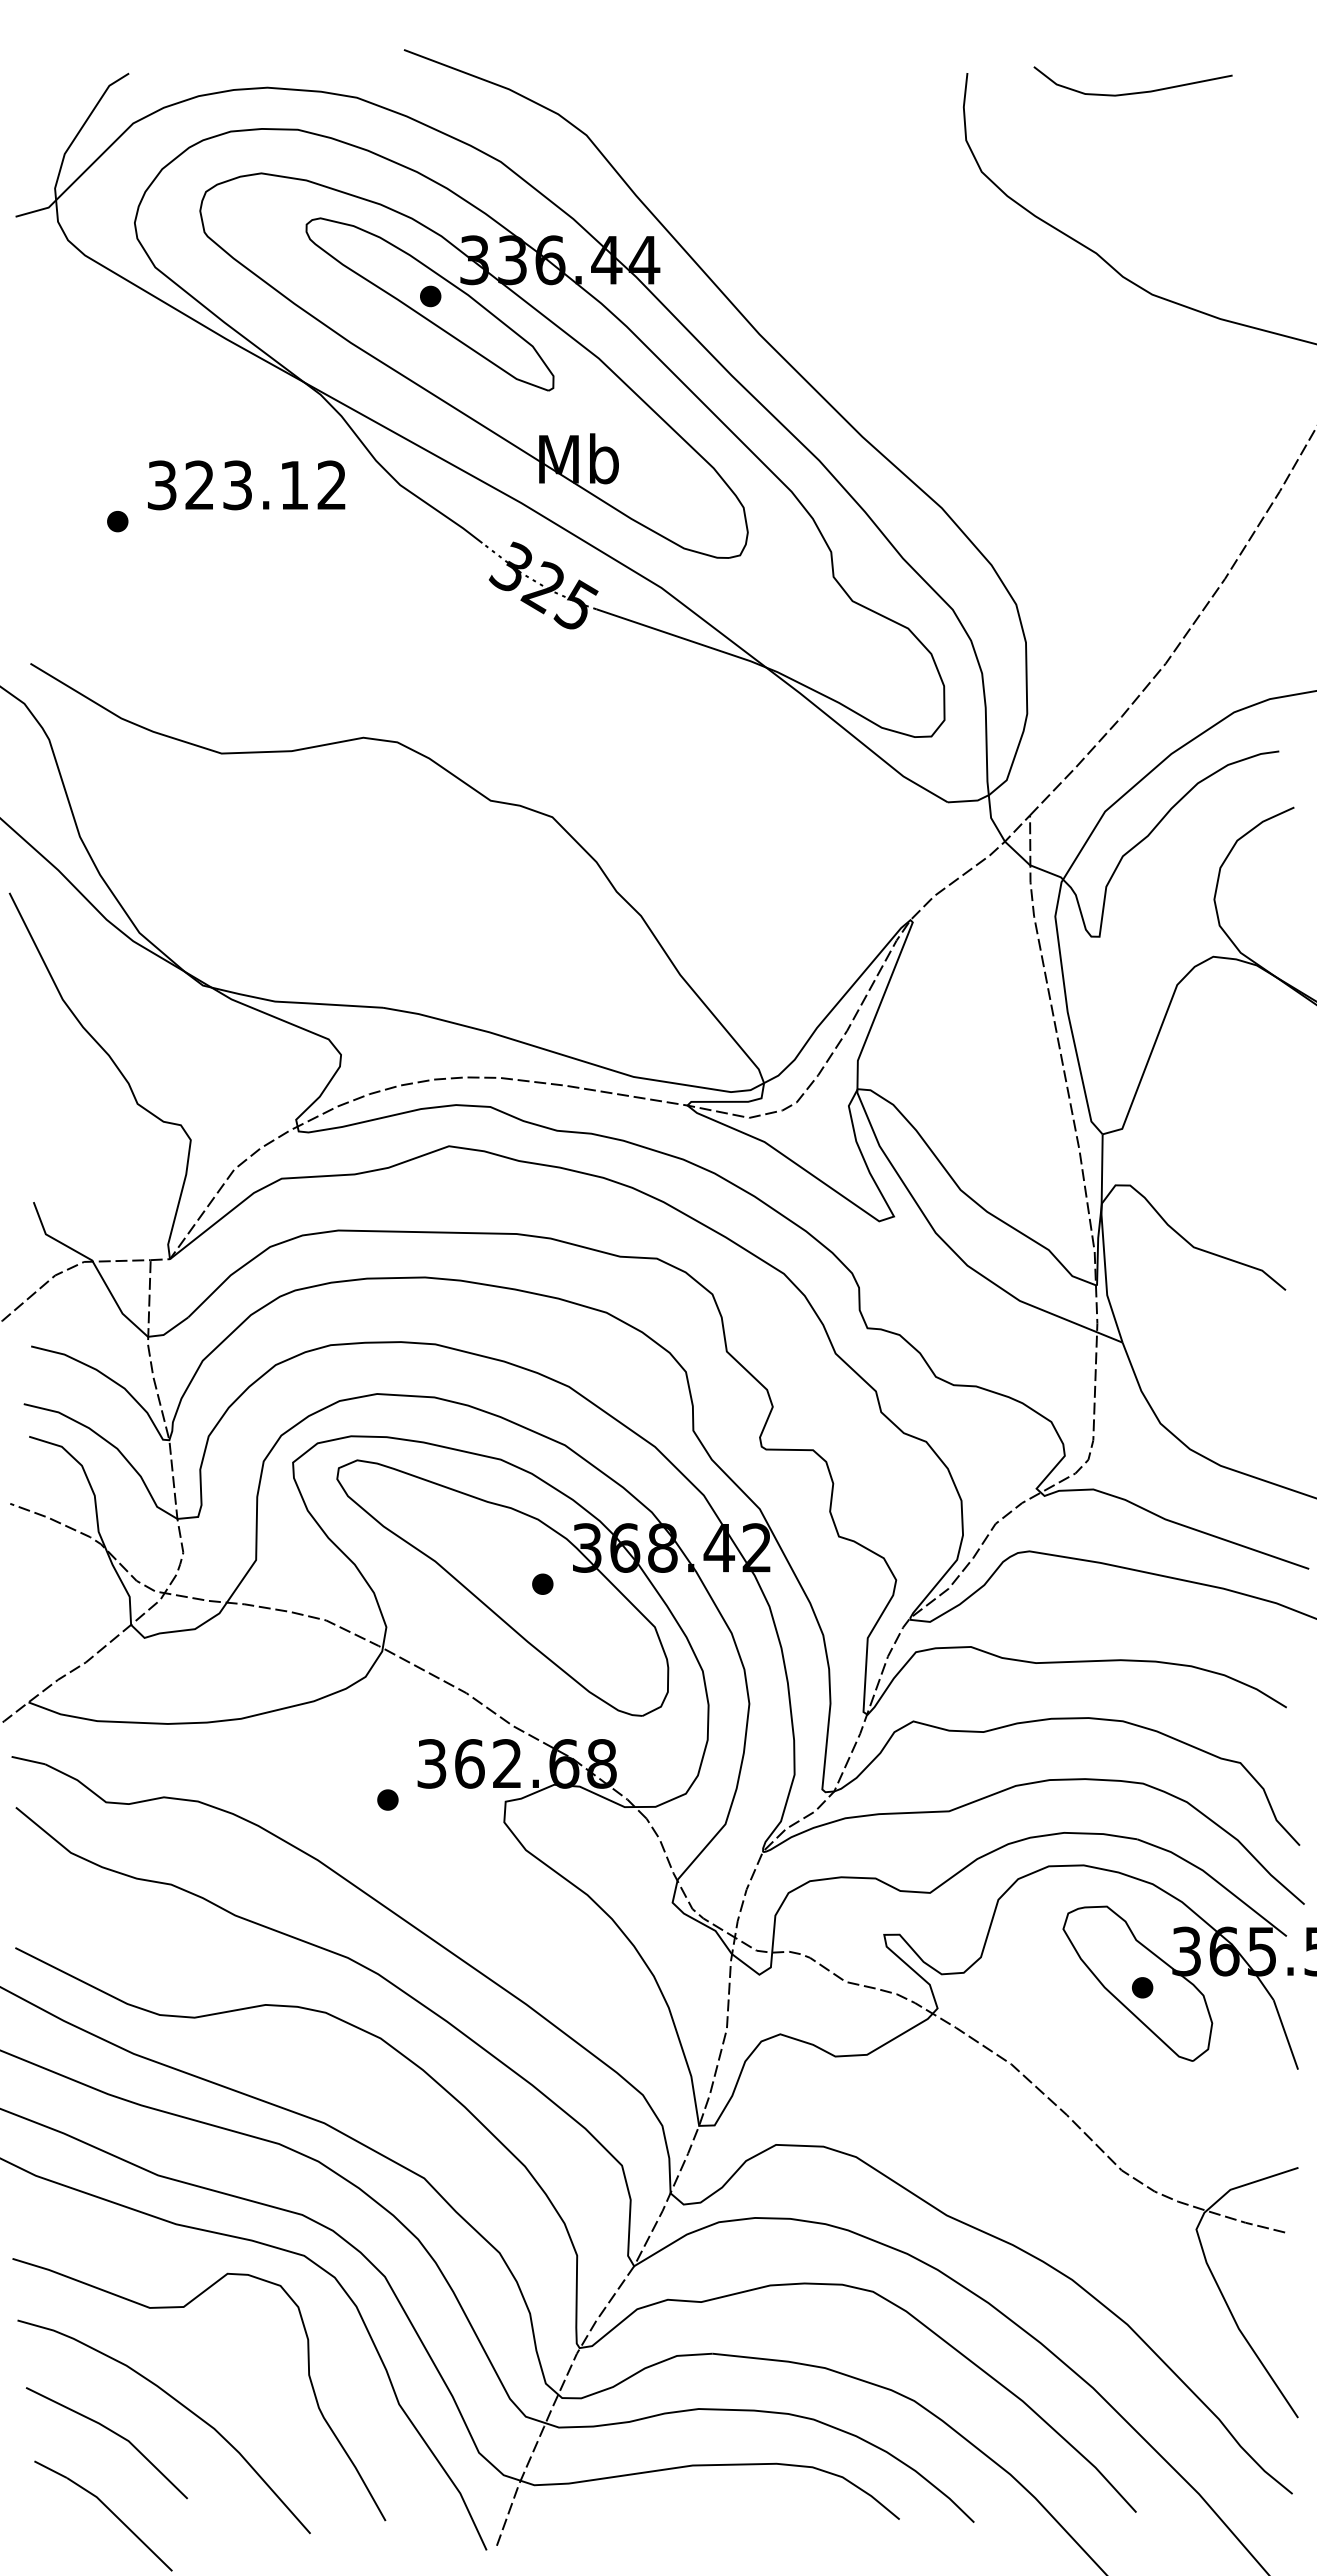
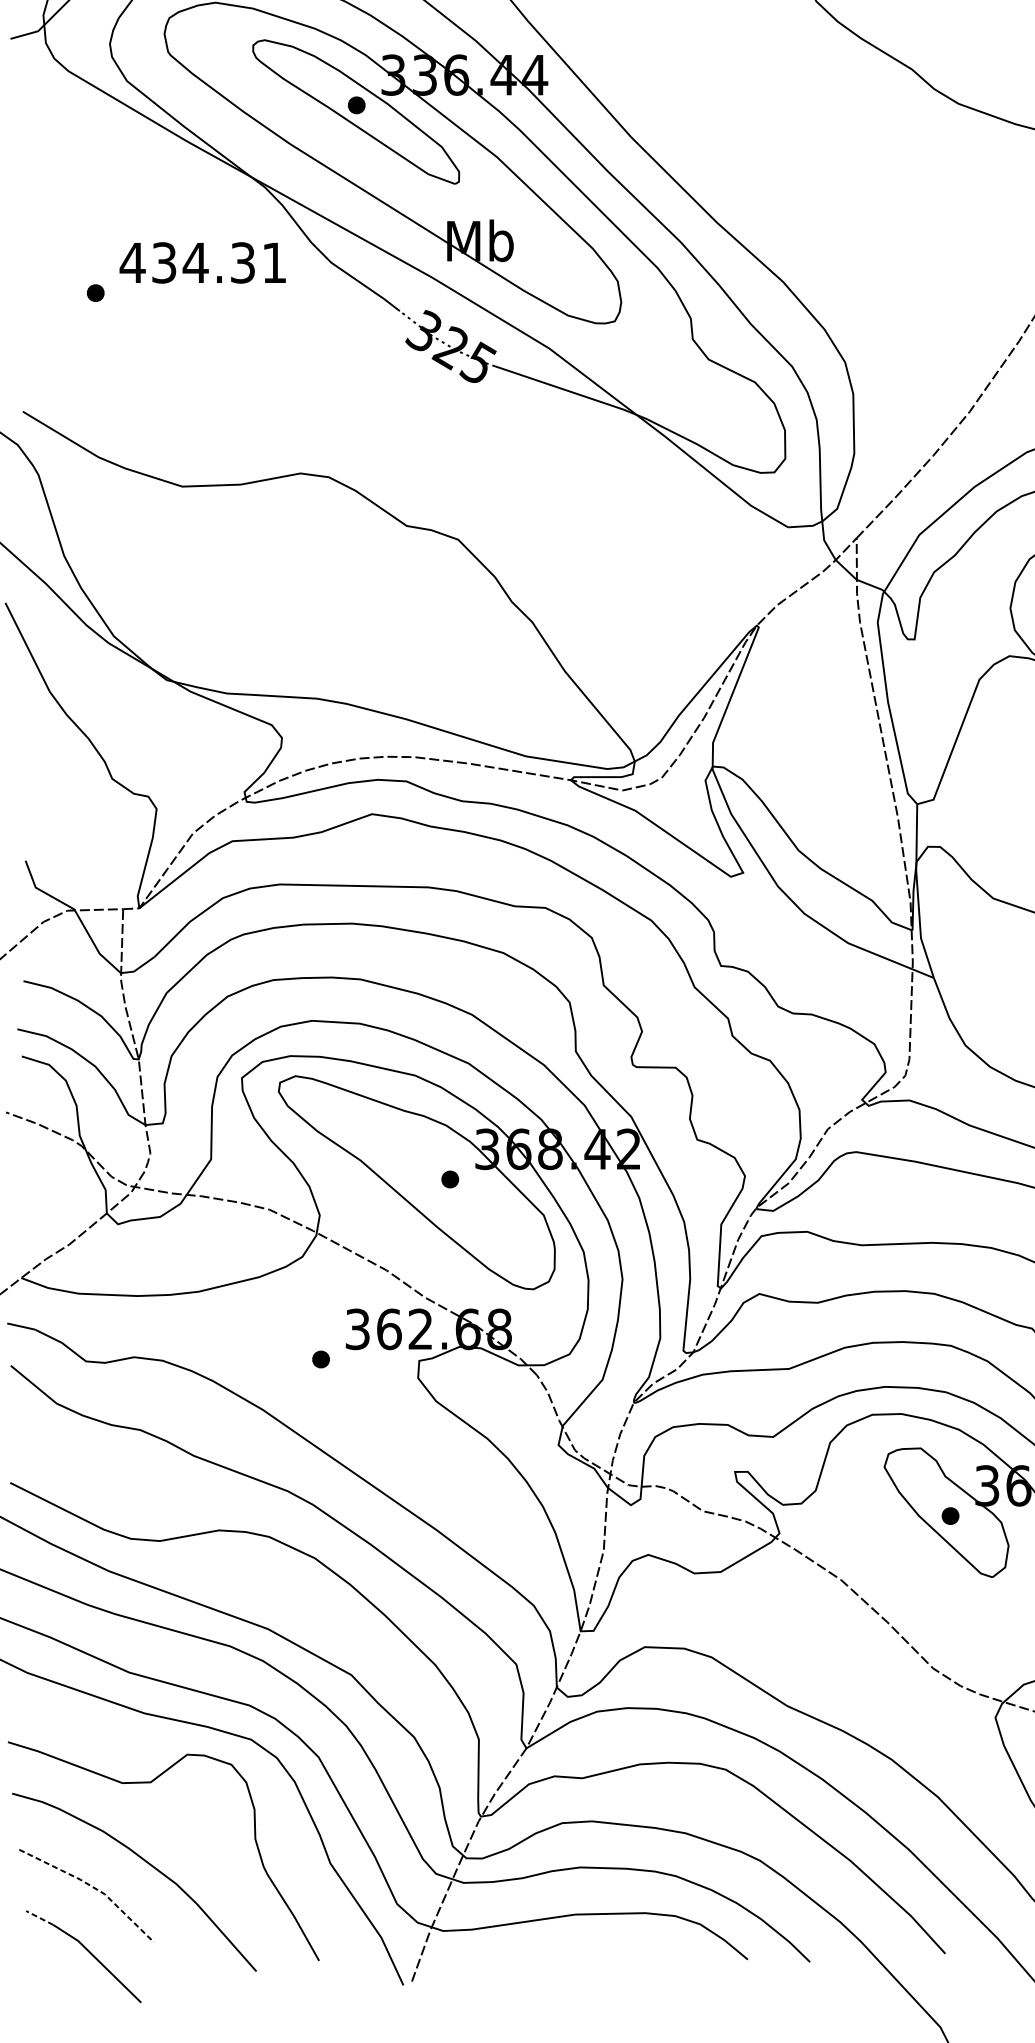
text: (245, 485) -> (202, 263), 323.12 -> 434.31
line: (114, 2432) -> (93, 1887), solid -> dashed
line: (50, 2469) -> (39, 1917), solid -> dashed

